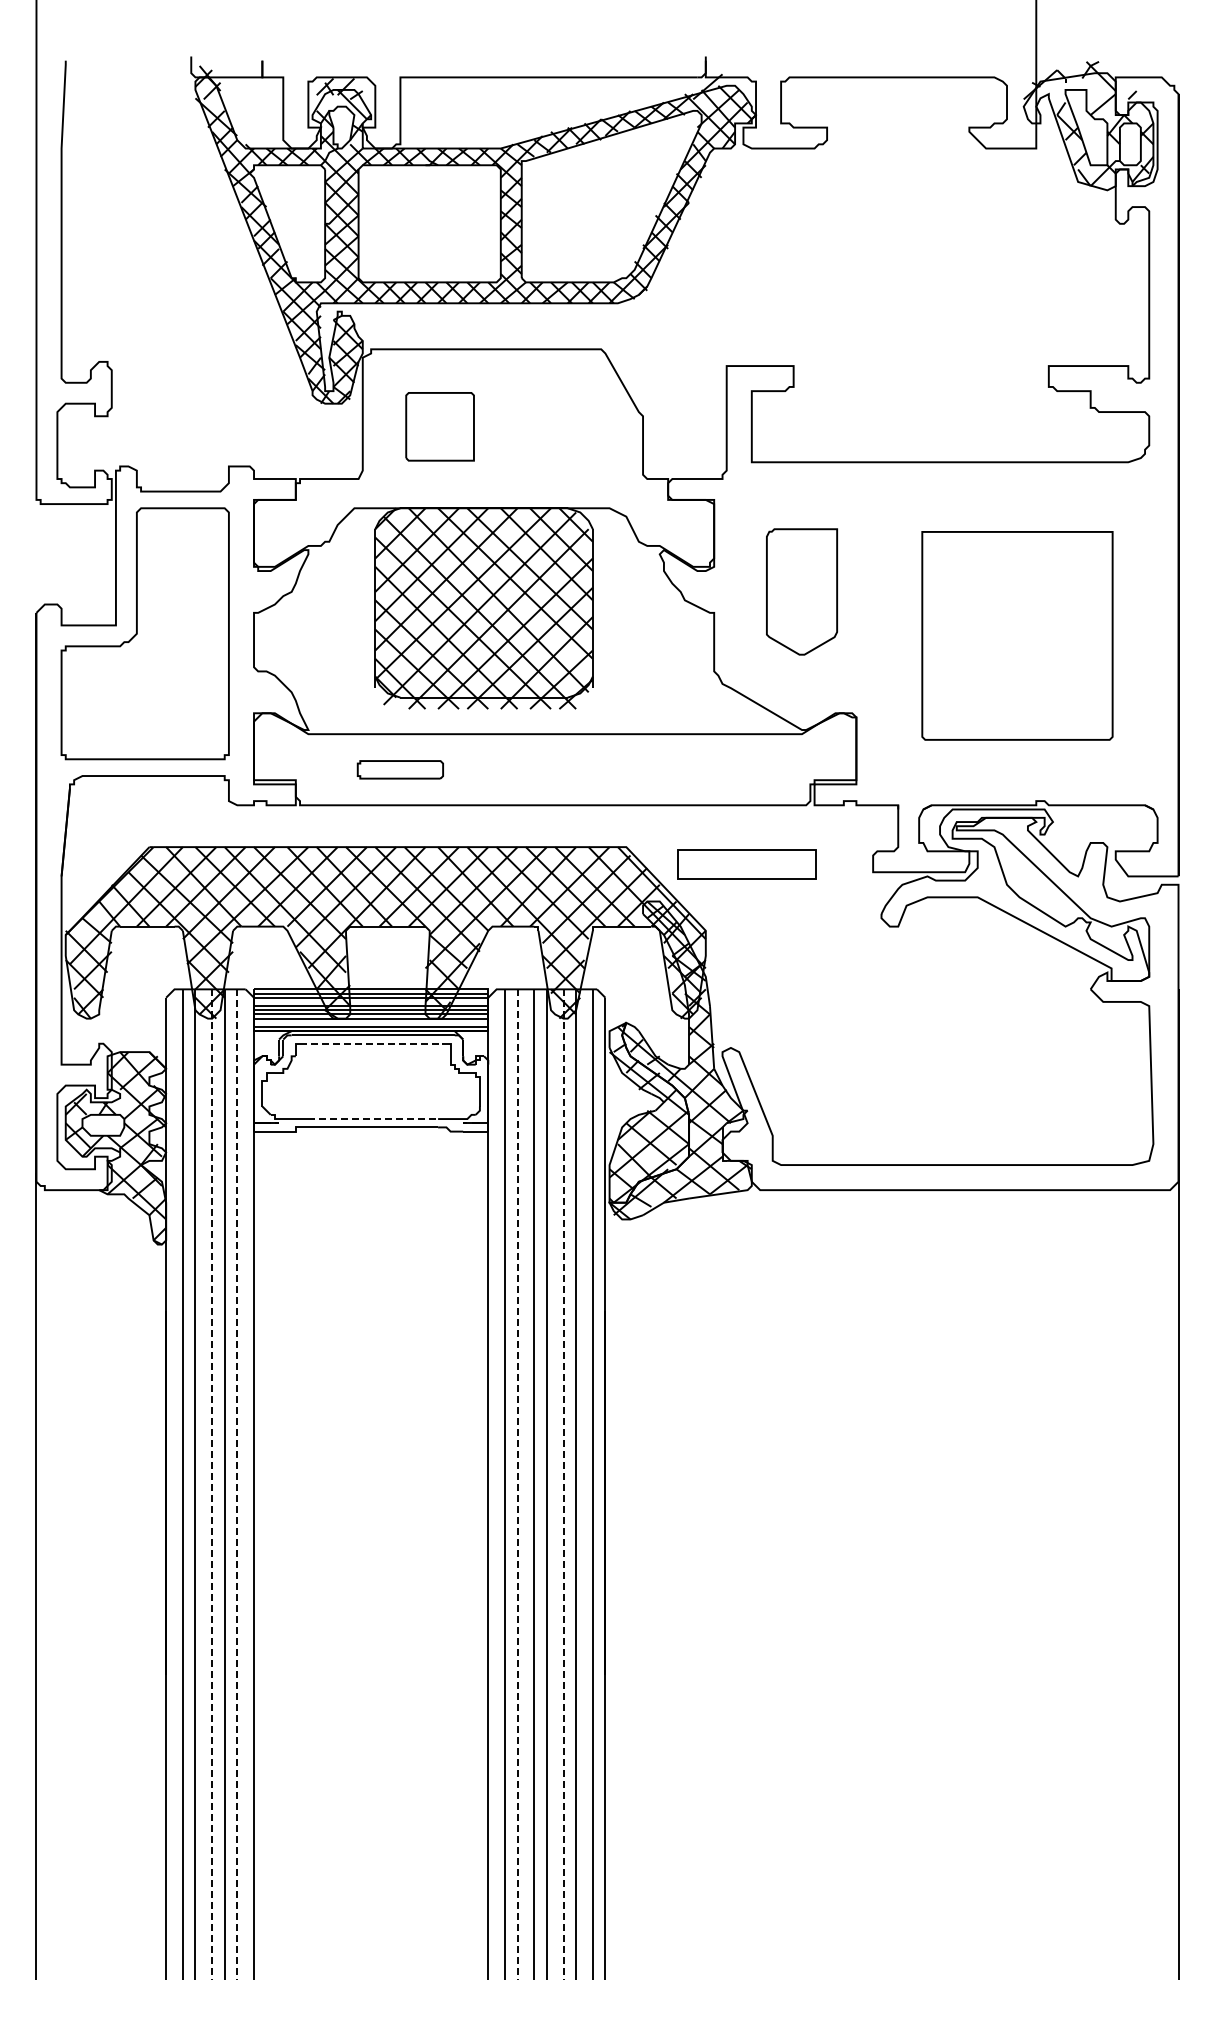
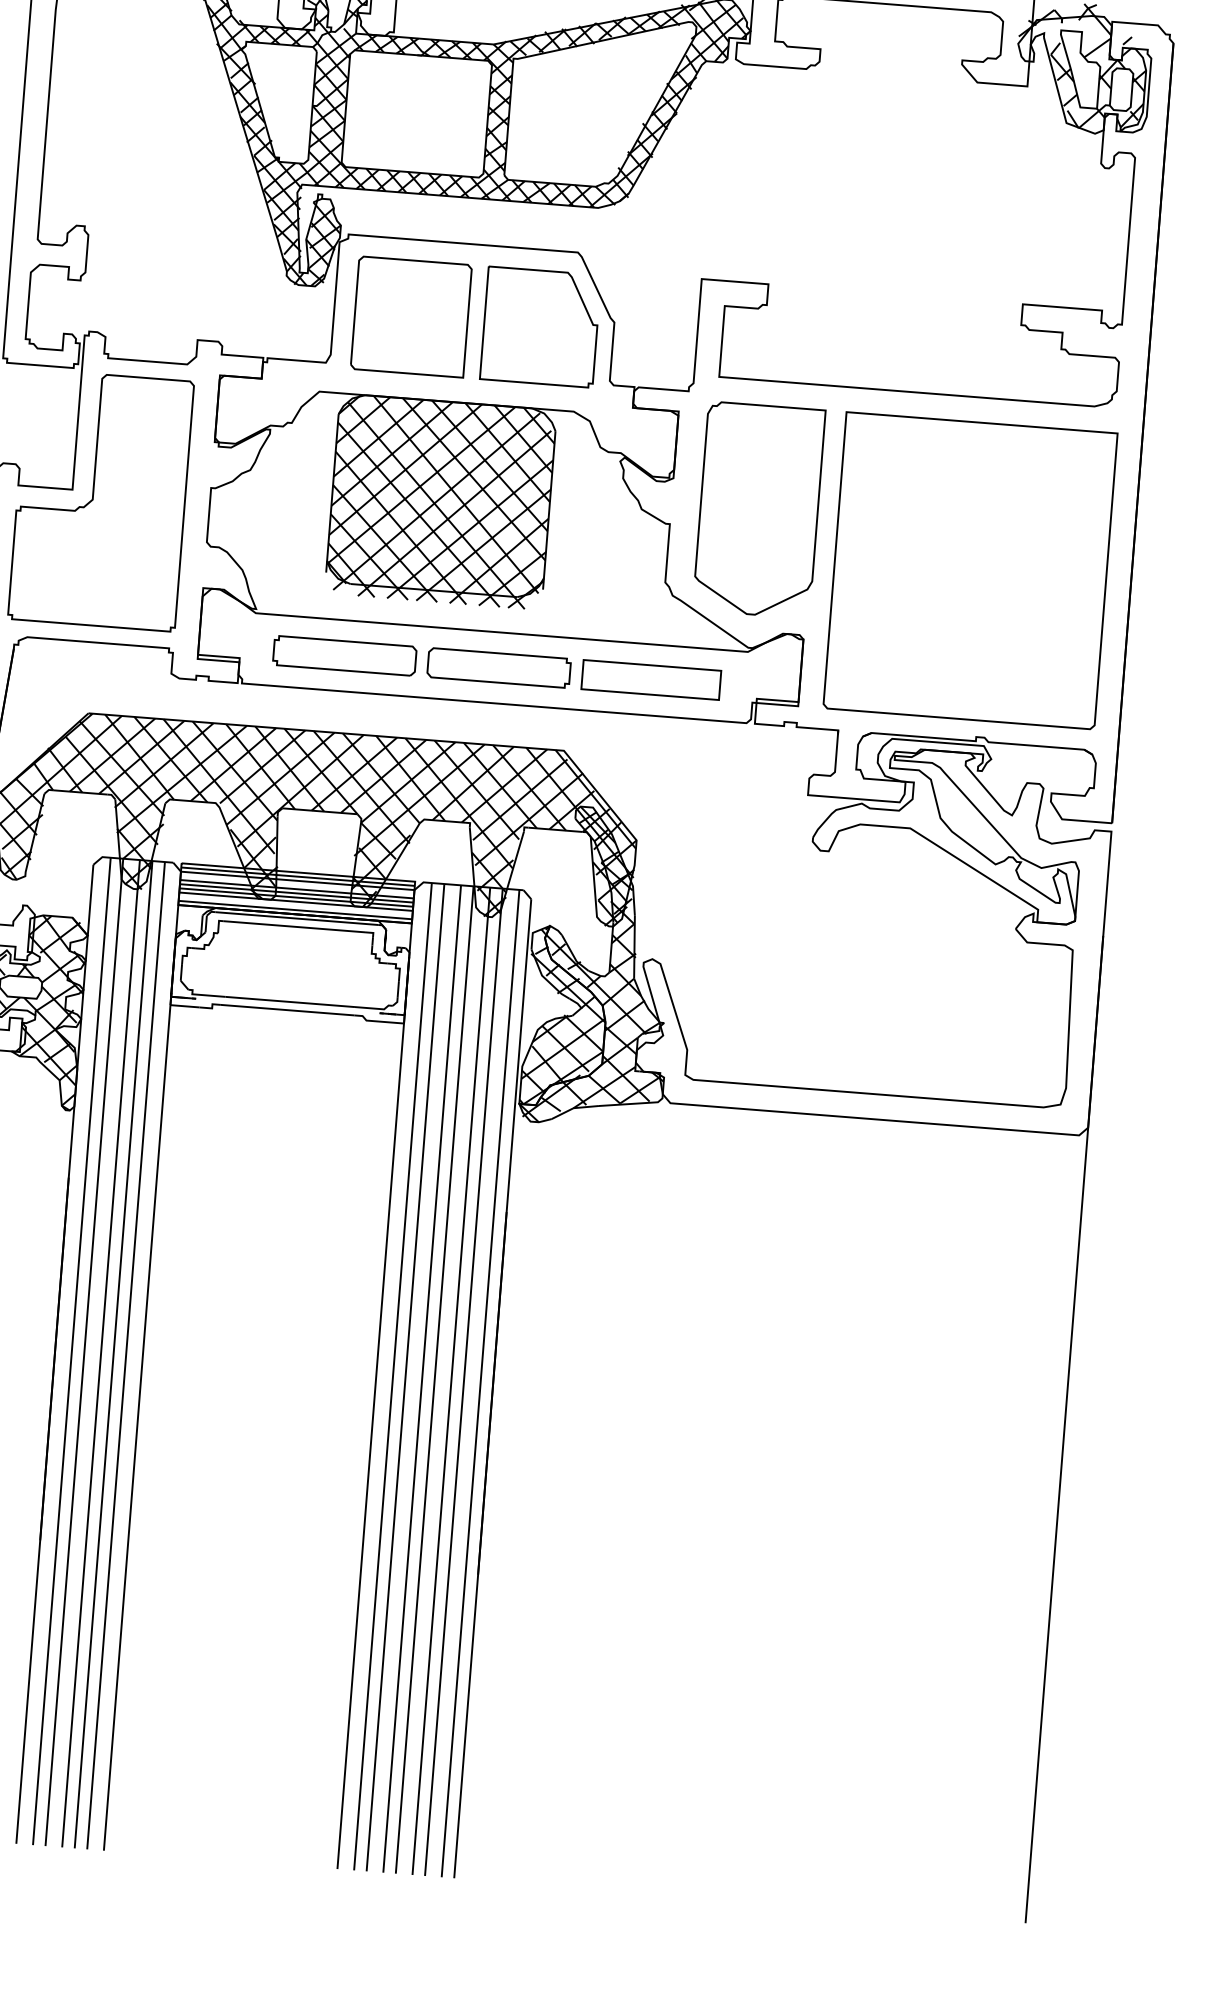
part: (439, 426) -> (410, 316), size x1.67
part: (569, 426) -> (540, 326), added
part: (801, 591) -> (758, 509), size x1.67
part: (1017, 635) -> (970, 570), size x1.43
part: (400, 769) -> (344, 655), size x1.67
part: (555, 769) -> (499, 667), added
part: (746, 864) -> (650, 679), moved
line: (371, 1043) -> (294, 926), dashed -> solid
line: (373, 1119) -> (290, 1002), dashed -> solid
line: (212, 1485) -> (101, 1354), dashed -> solid
line: (237, 1485) -> (126, 1356), dashed -> solid
line: (517, 1485) -> (405, 1378), dashed -> solid
line: (563, 1485) -> (451, 1382), dashed -> solid

